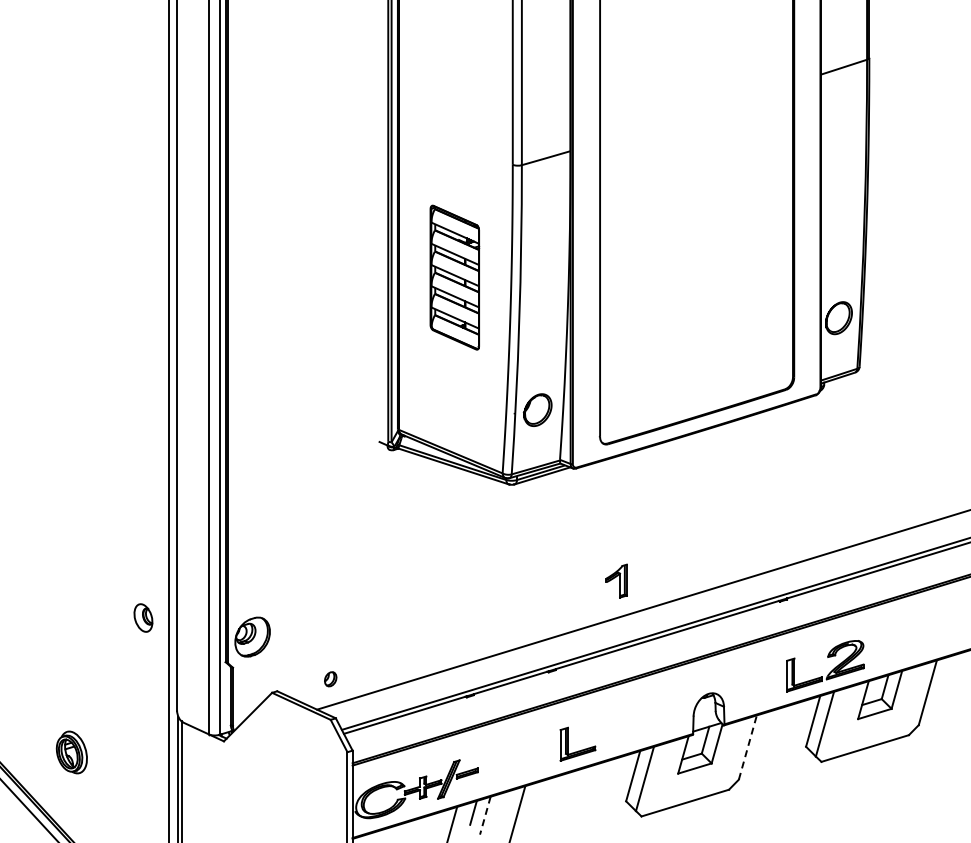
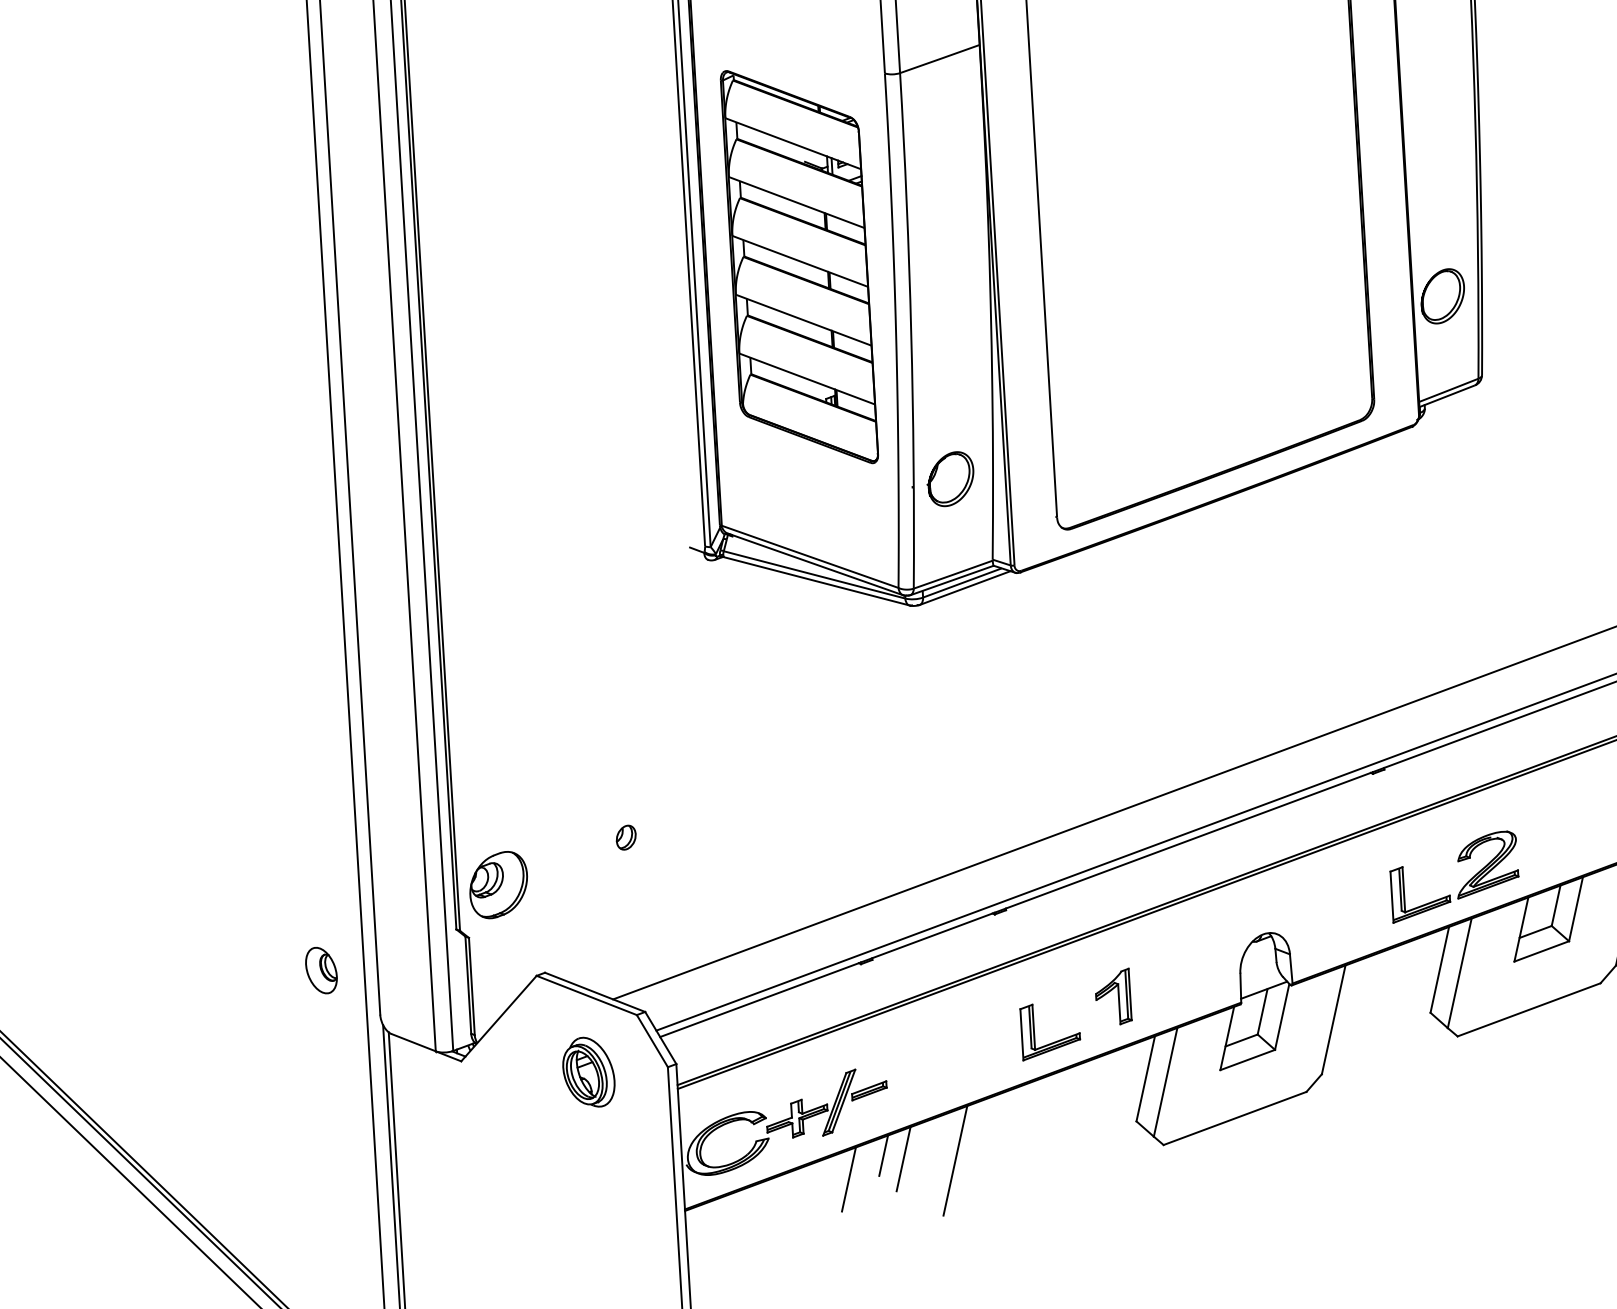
part: (454, 277) -> (799, 266), size x1.67
part: (616, 580) -> (1112, 996), moved
part: (143, 617) -> (321, 969), moved
part: (330, 679) -> (625, 838), moved
line: (748, 747) -> (1334, 1019), dashed -> solid
part: (71, 752) -> (588, 1072), moved
line: (485, 815) -> (903, 1158), dashed -> solid

